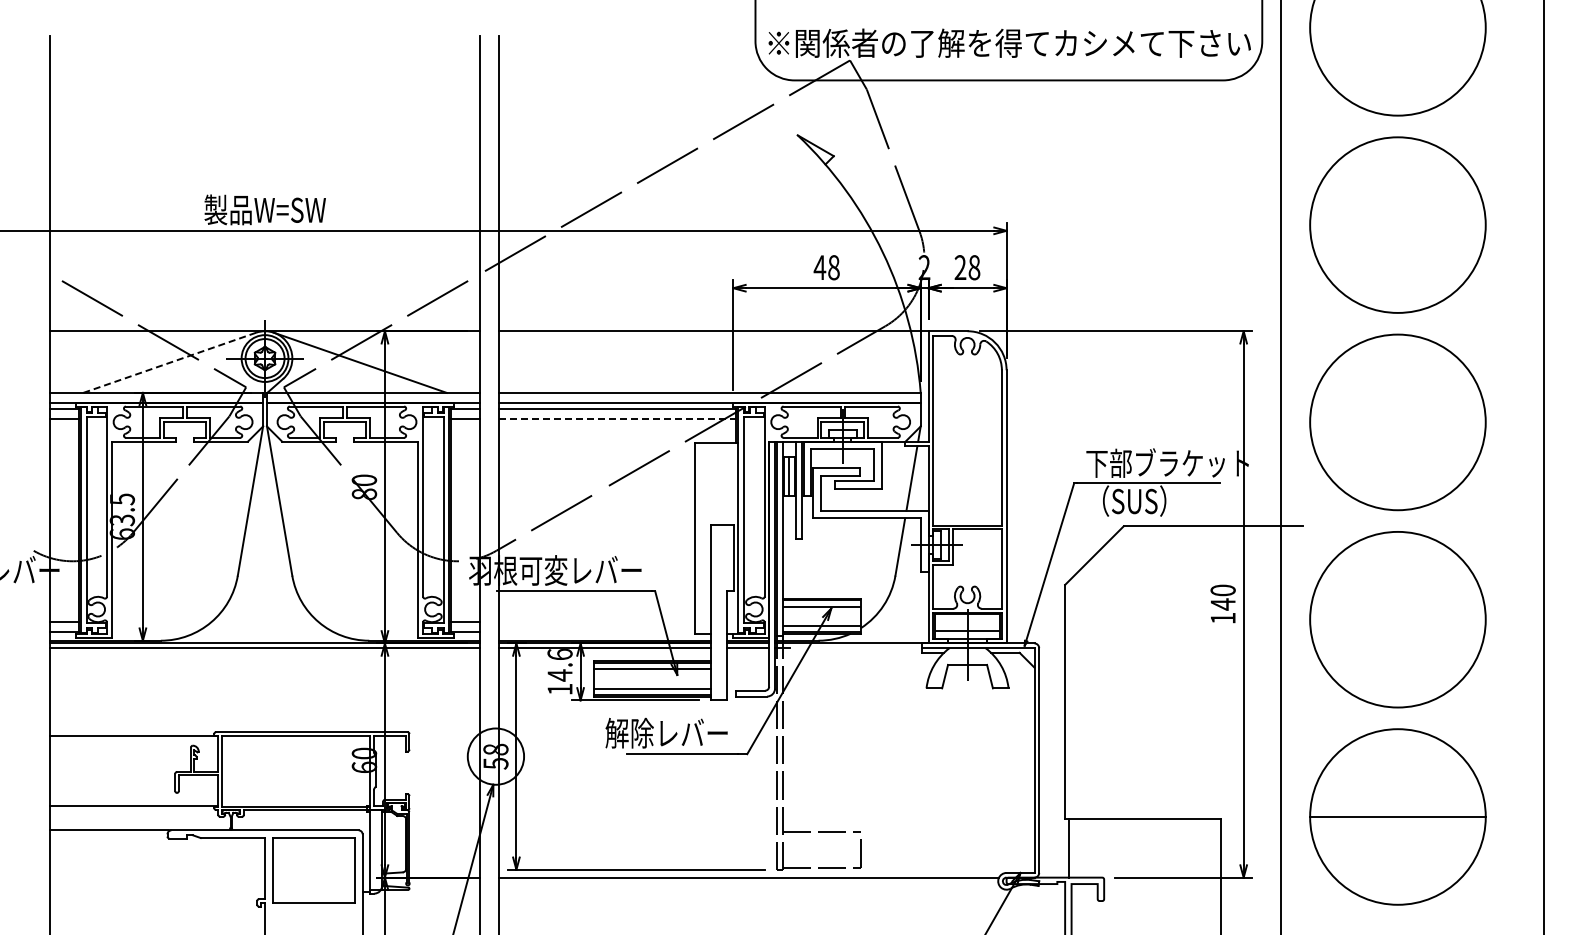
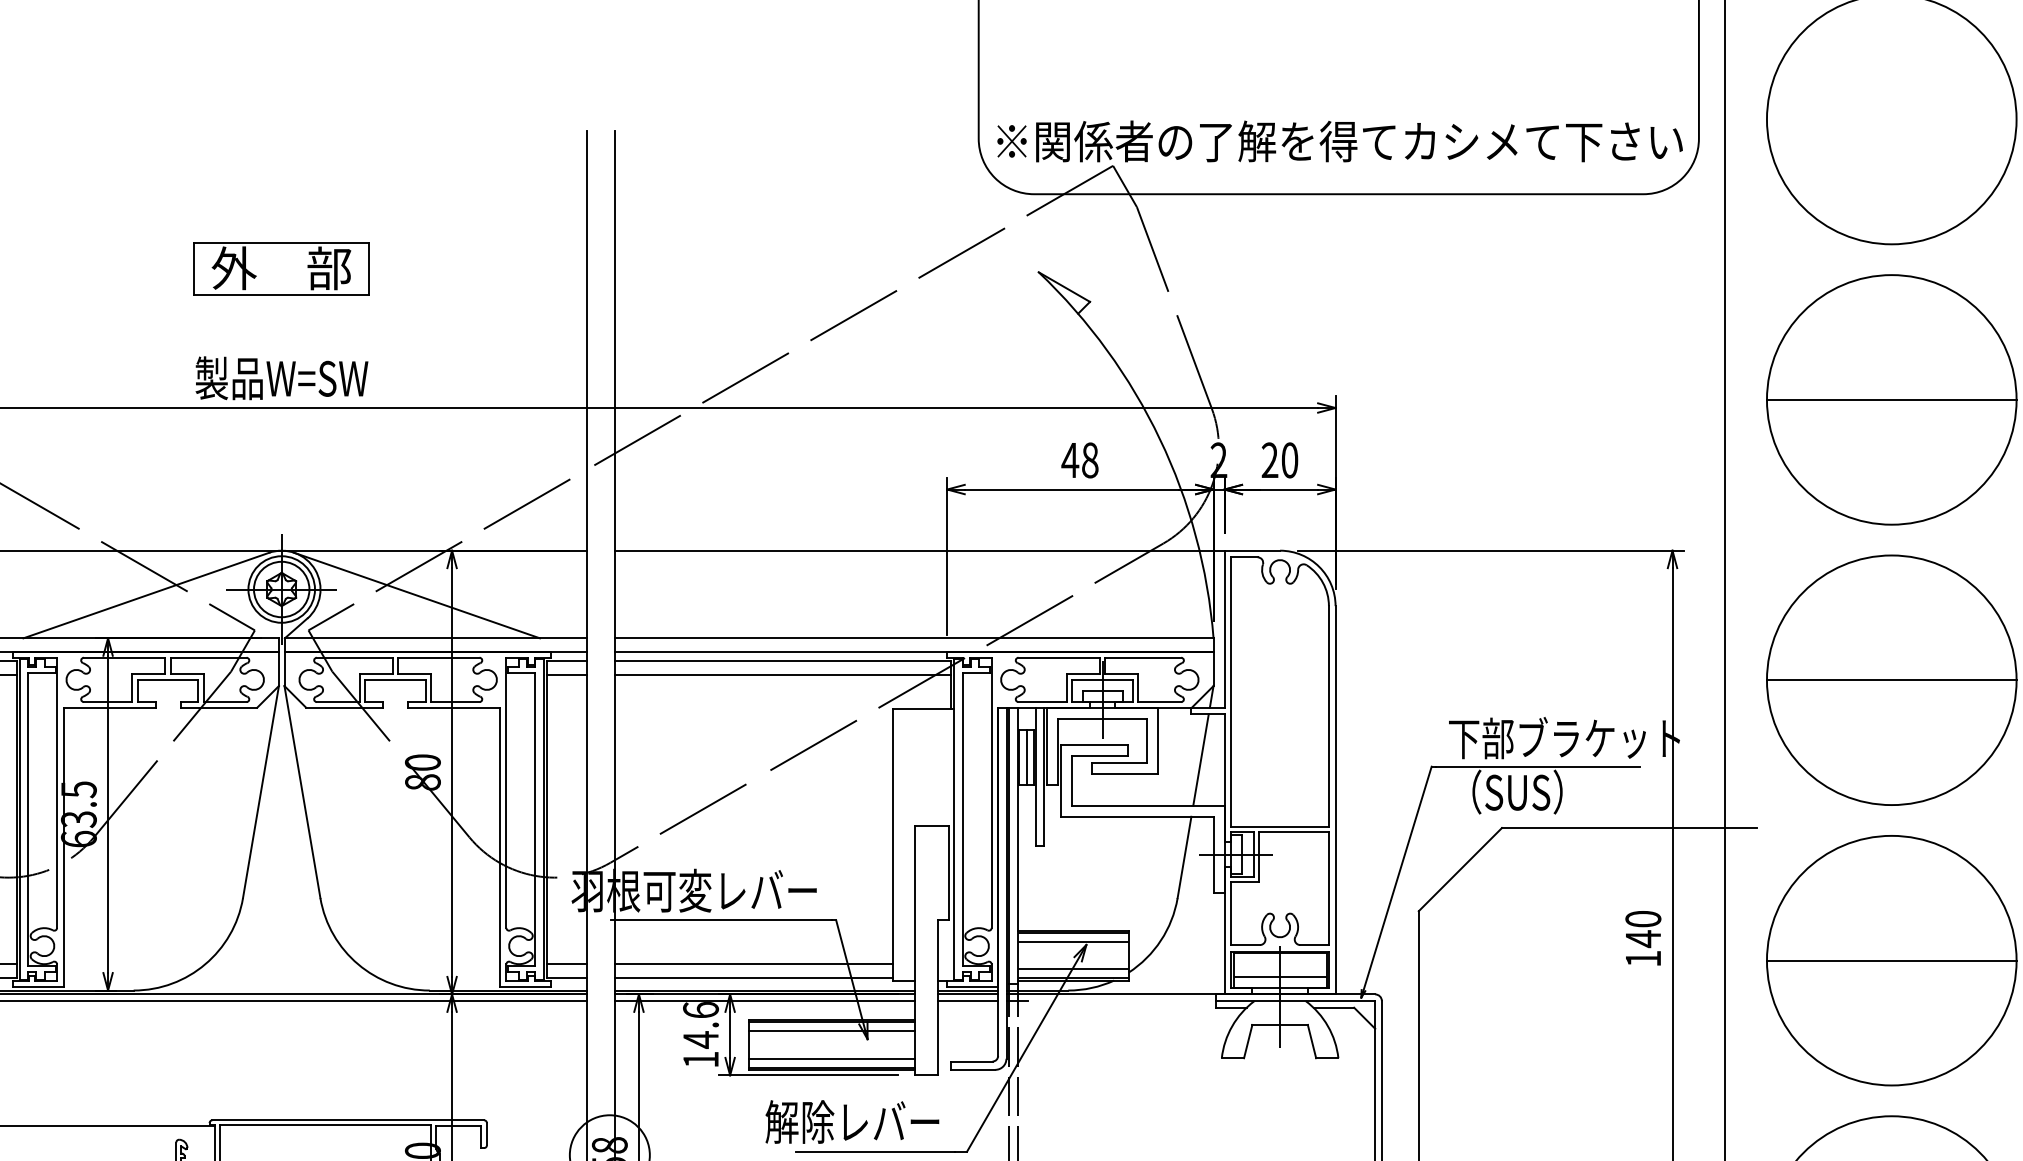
part: (265, 132) -> (282, 268), added
line: (1397, 225) -> (1891, 400), added
text: (974, 267) -> (1289, 460), 28 -> 20
line: (169, 362) -> (145, 595), dashed -> solid
line: (617, 418) -> (782, 674), dashed -> solid
line: (1397, 422) -> (1891, 680), added
line: (1397, 619) -> (1891, 960), added
line: (597, 621) -> (754, 963), added
line: (597, 631) -> (754, 977), added

